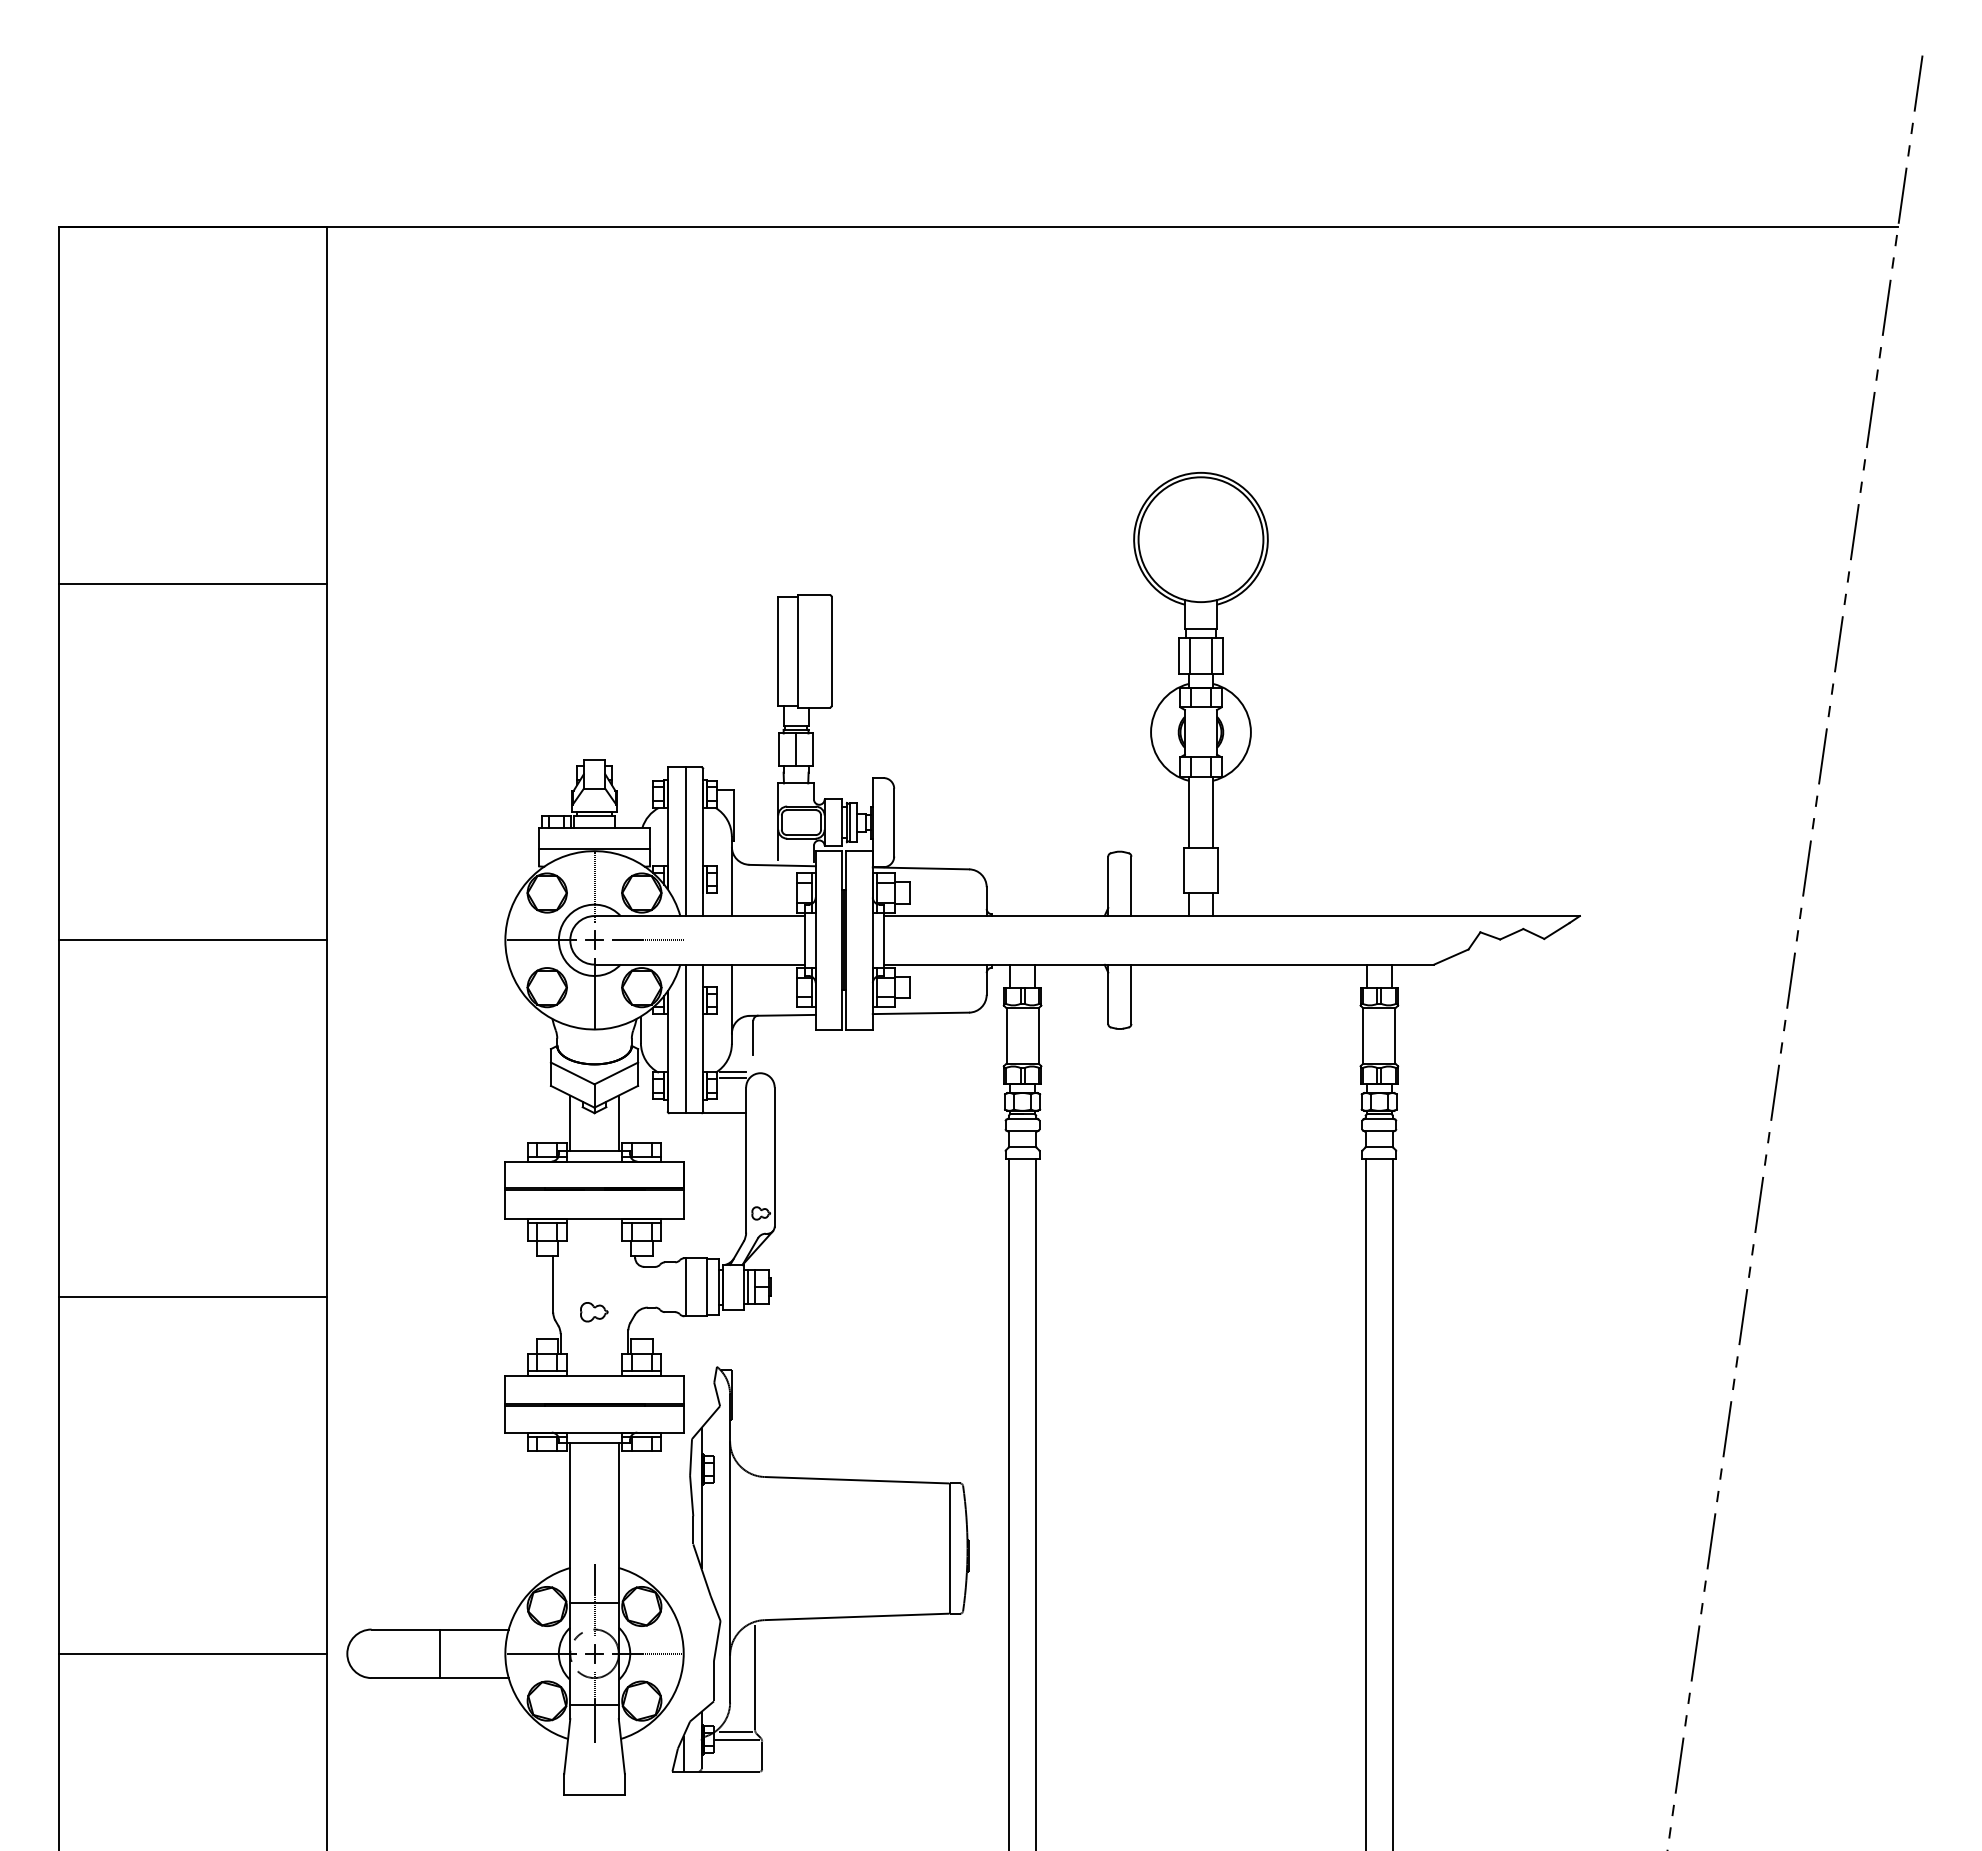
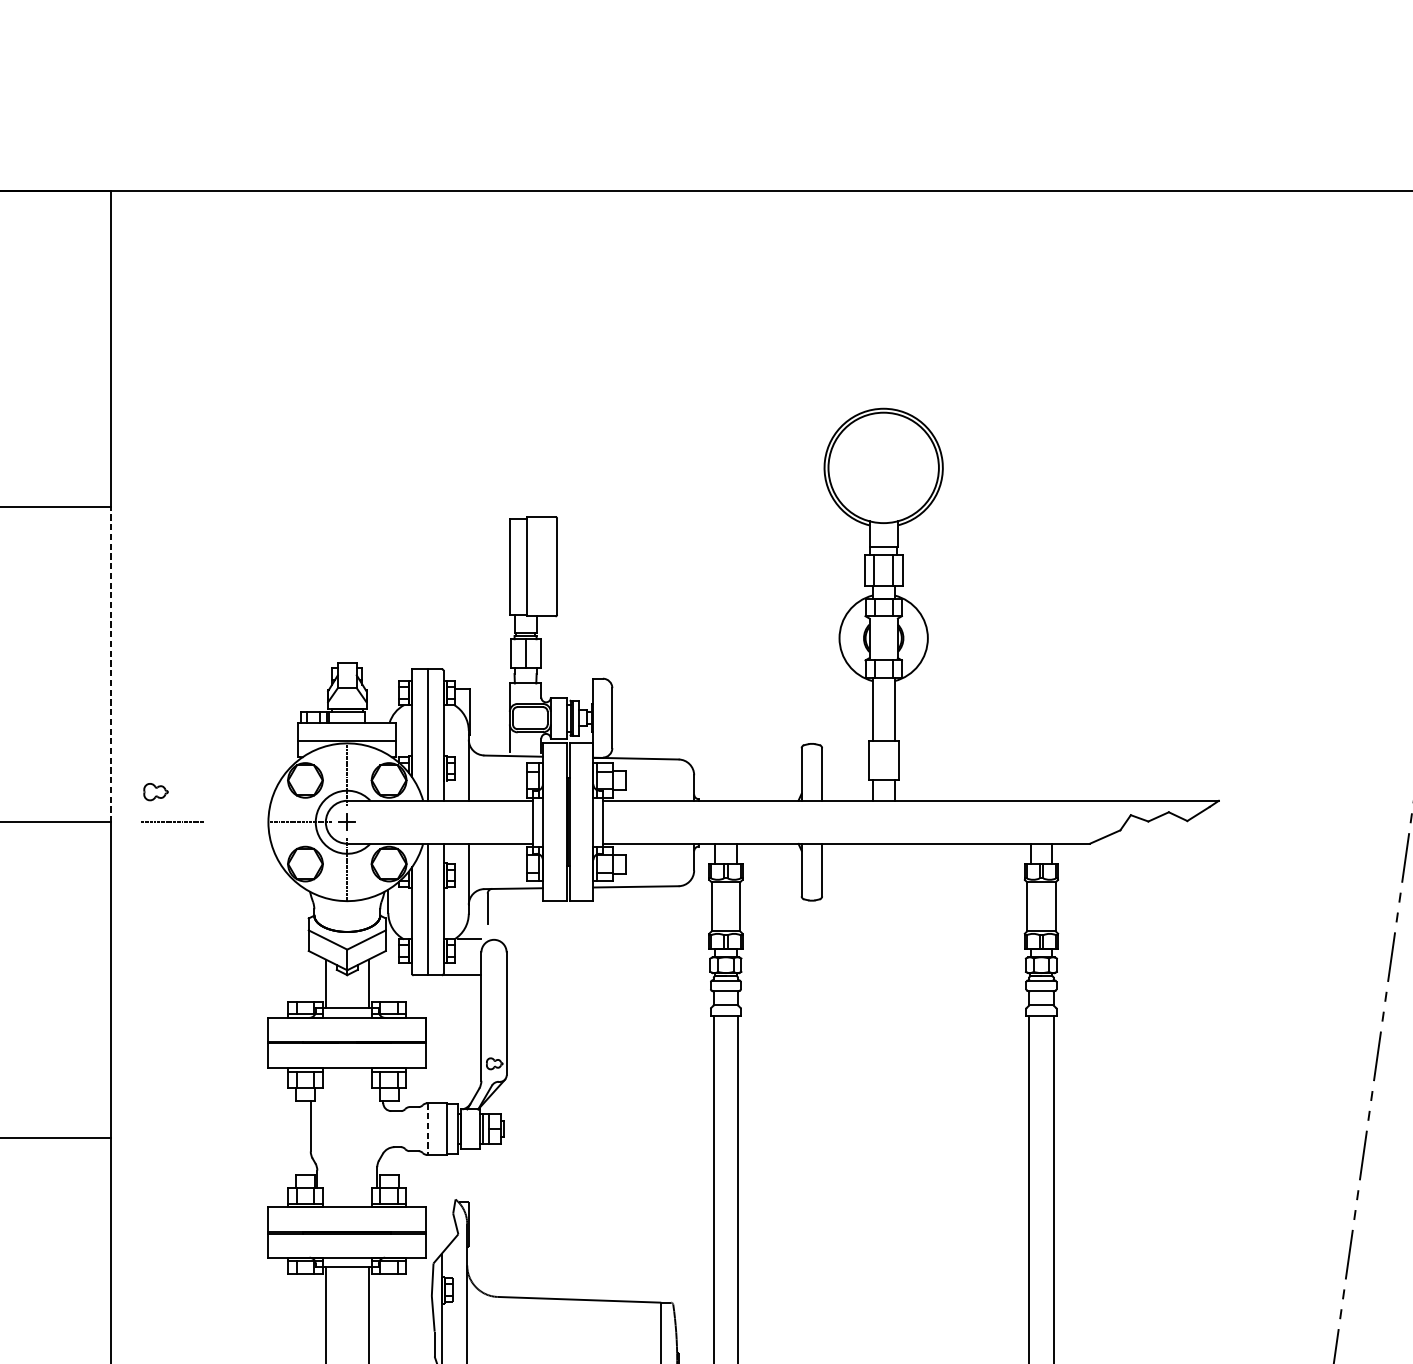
line: (327, 761) -> (111, 664), solid -> dashed
line: (647, 939) -> (172, 821), moved
line: (732, 1078) -> (469, 944), removed
line: (686, 1287) -> (428, 1129), solid -> dashed
part: (594, 1312) -> (156, 792), moved

